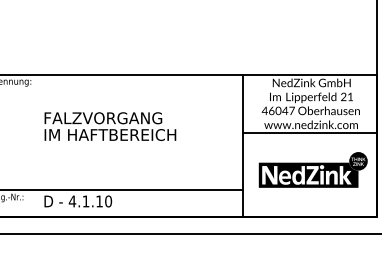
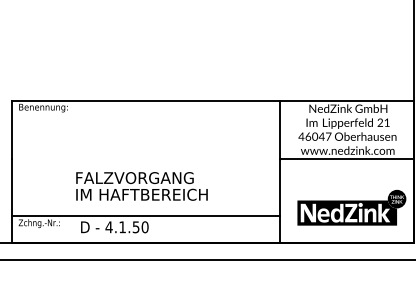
text: (109, 126) -> (141, 186), moved
part: (312, 169) -> (351, 207), moved
text: (98, 201) -> (135, 227), 4.1.10 -> 4.1.50

